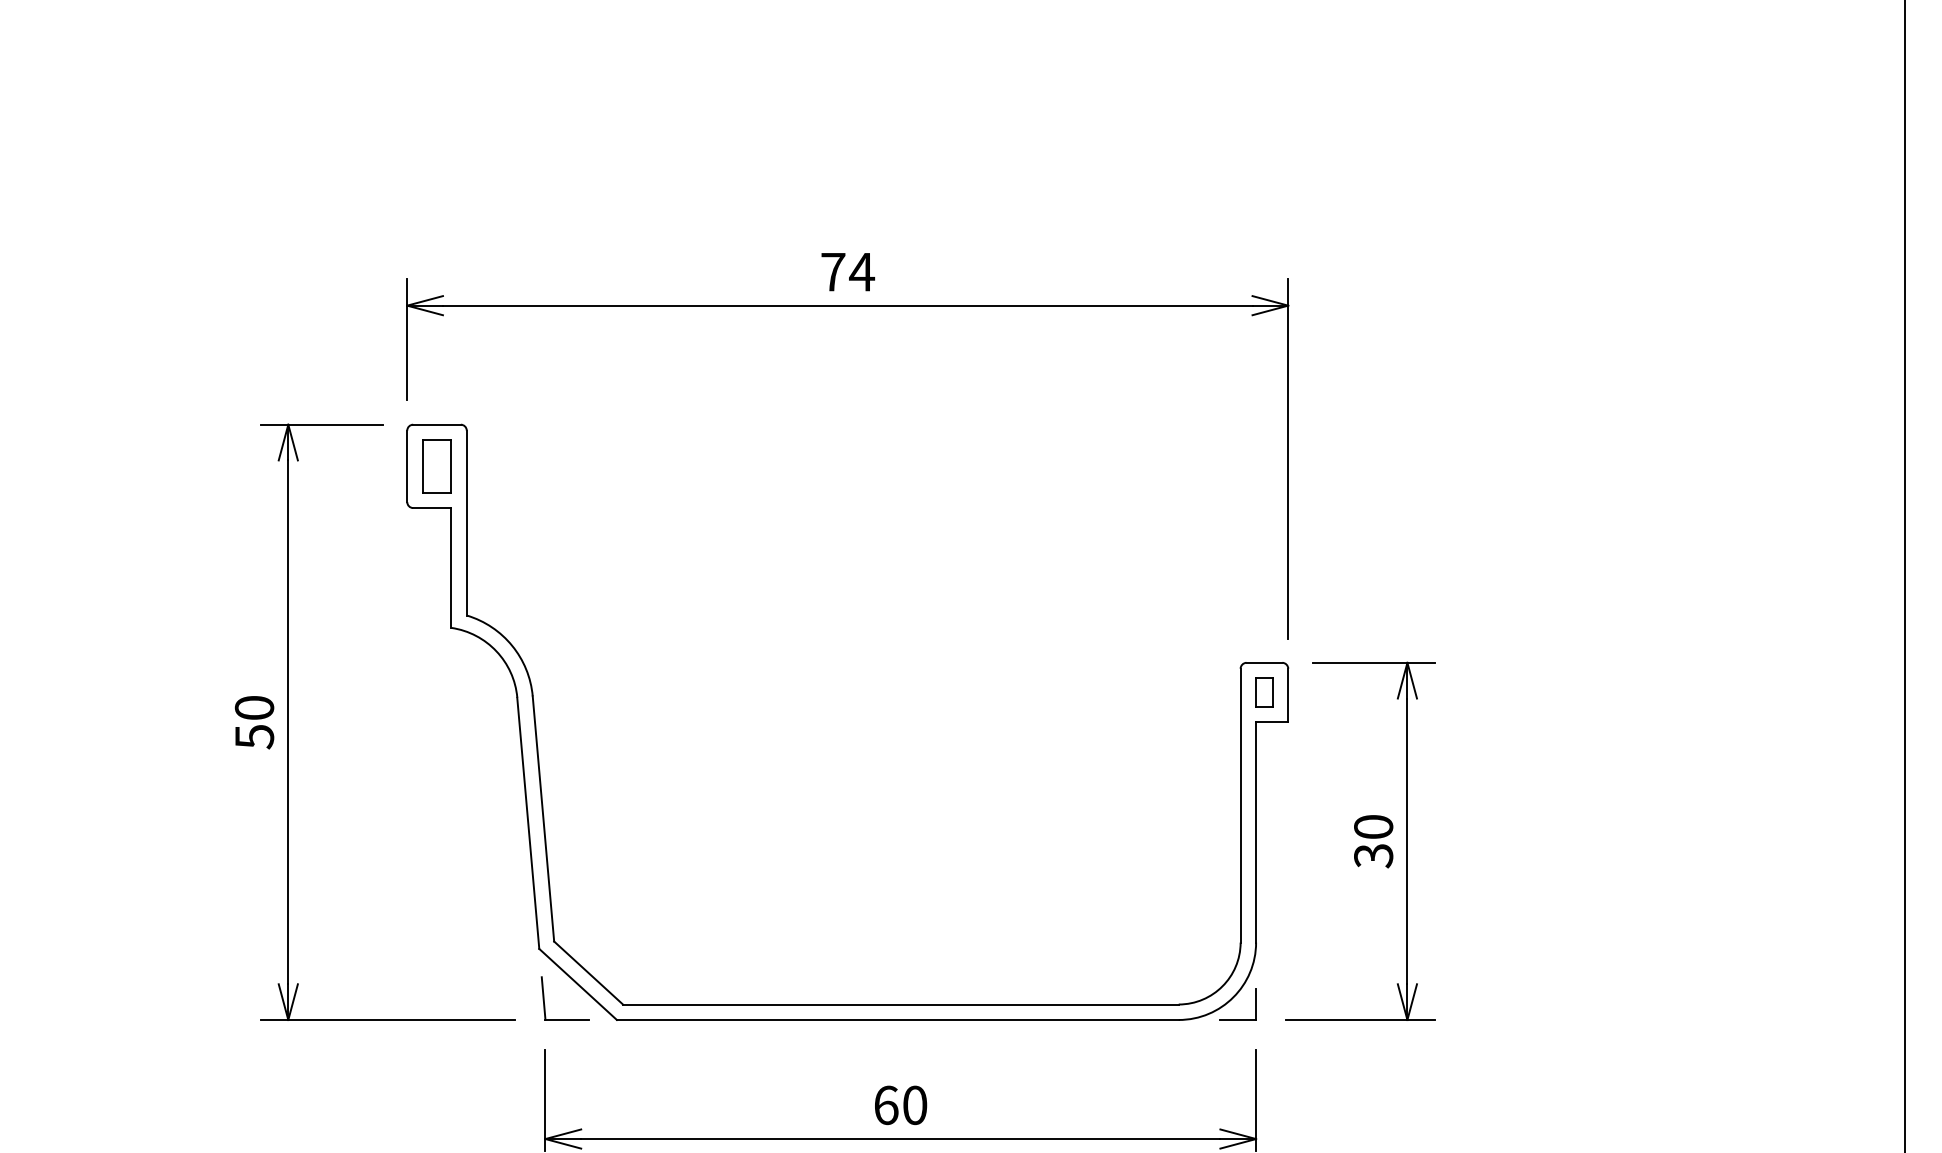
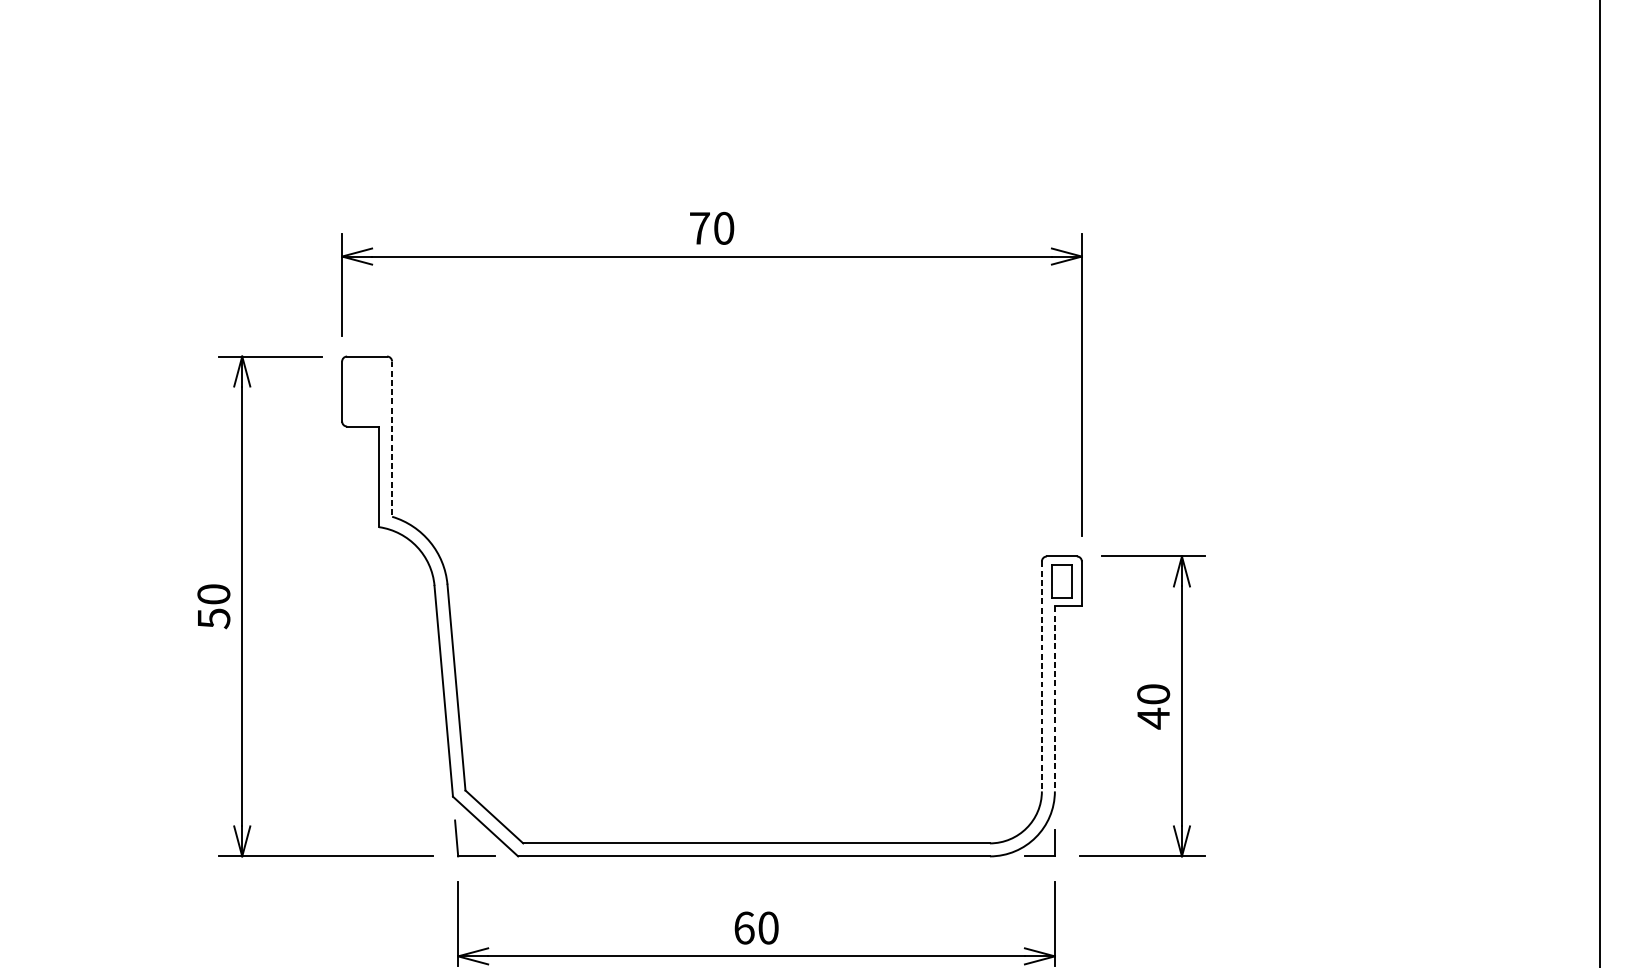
text: (862, 271) -> (724, 227), 74 -> 70
part: (436, 466) -> (366, 391), removed
line: (466, 523) -> (391, 439), solid -> dashed
part: (1264, 692) -> (1061, 581), size x1.4
line: (1240, 805) -> (1041, 676), solid -> dashed
line: (1256, 832) -> (1055, 698), solid -> dashed
text: (1373, 856) -> (1153, 719), 30 -> 40

